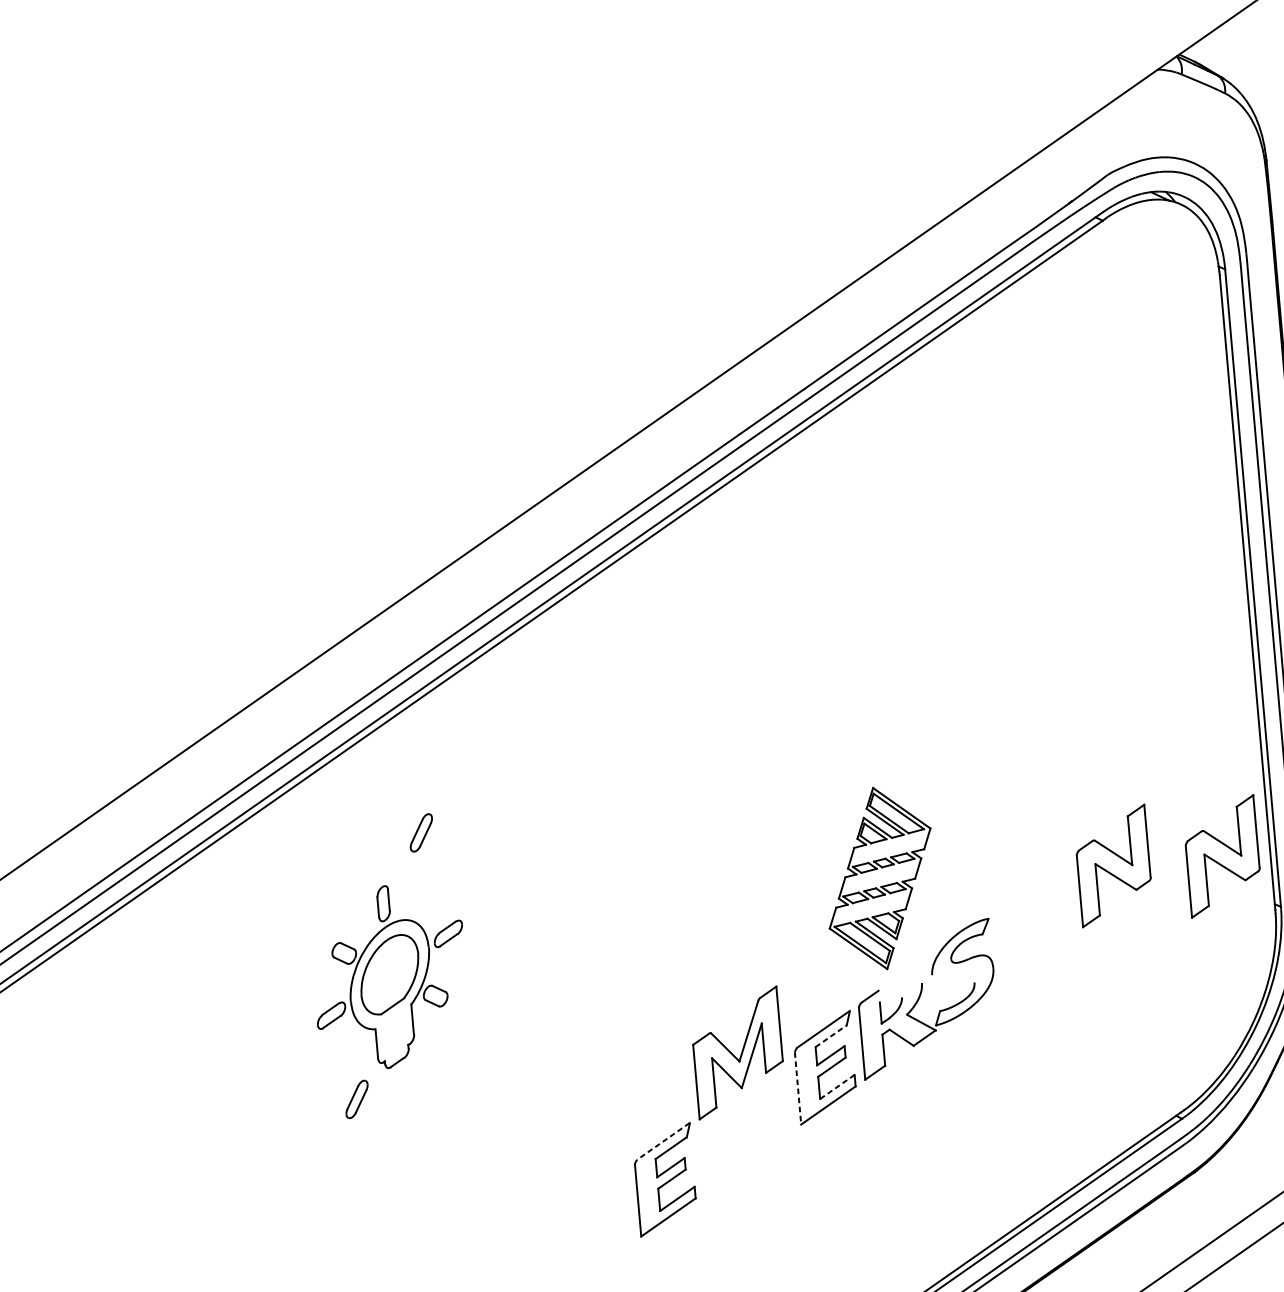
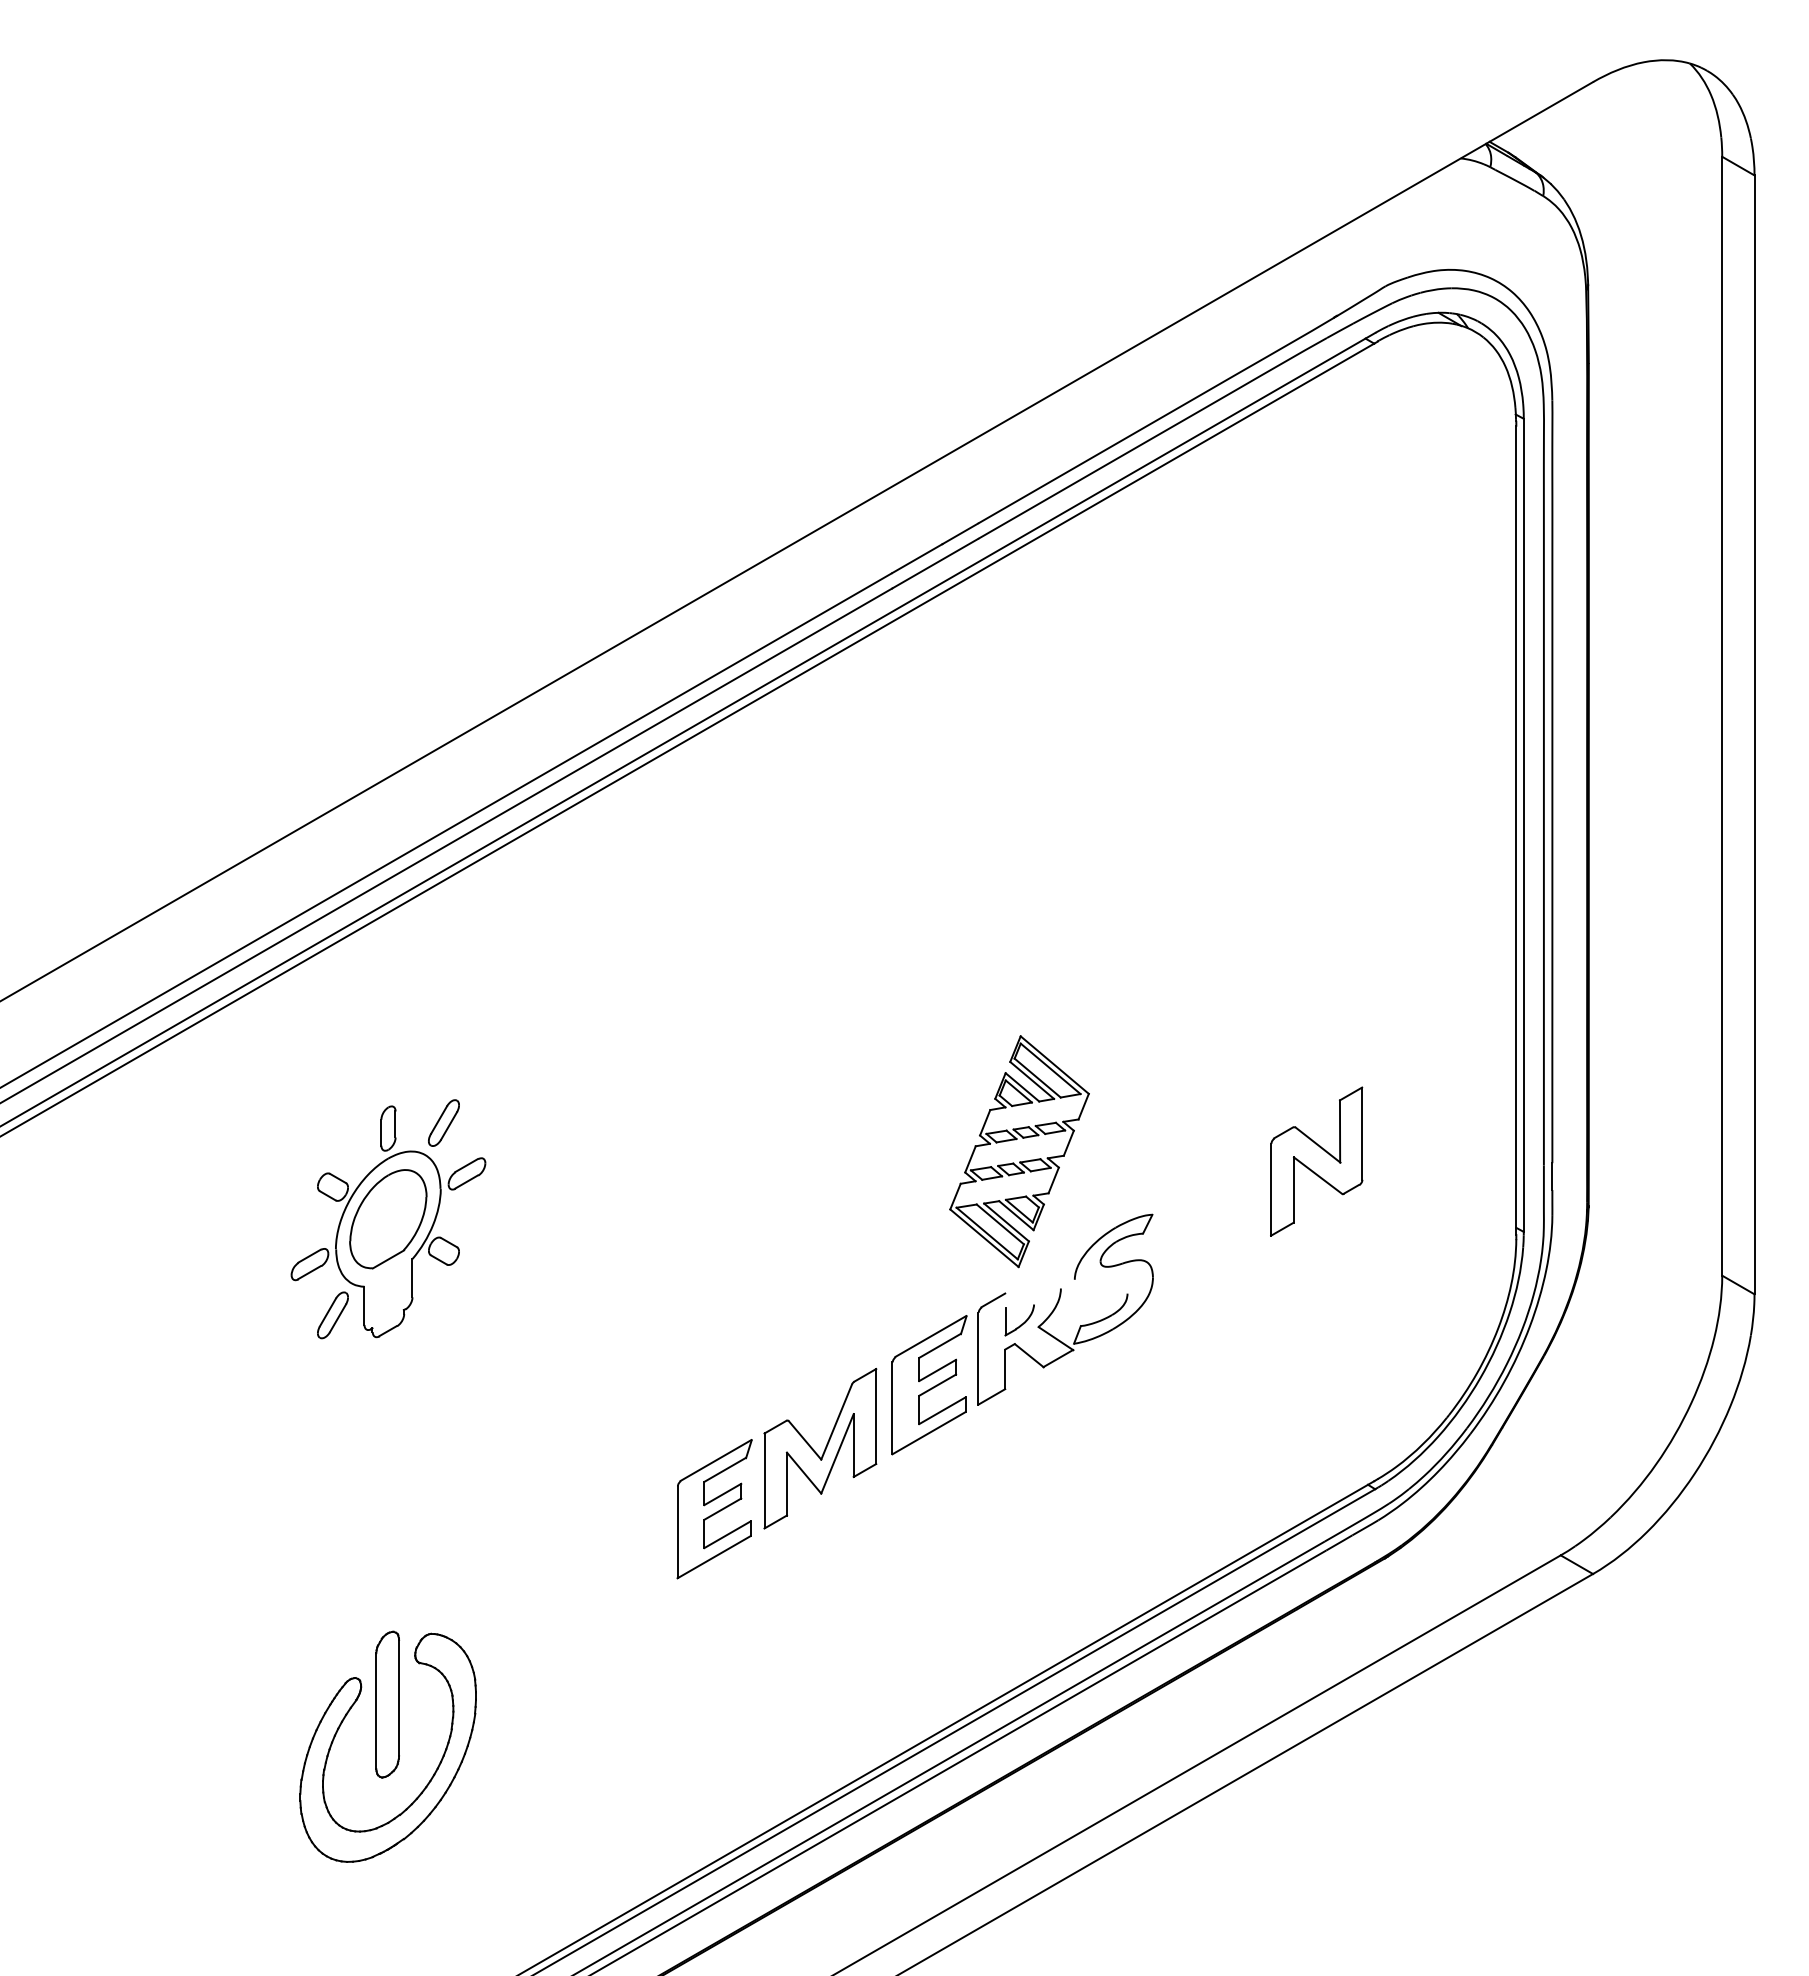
part: (420, 832) -> (443, 1122), moved
part: (1222, 856) -> (1455, 1161), removed
line: (830, 1036) -> (939, 1345), dashed -> solid
part: (738, 1052) -> (820, 1448), moved
line: (837, 1086) -> (942, 1410), dashed -> solid
line: (798, 1088) -> (892, 1408), dashed -> solid
part: (356, 1099) -> (332, 1315), moved
line: (663, 1141) -> (716, 1460), dashed -> solid

